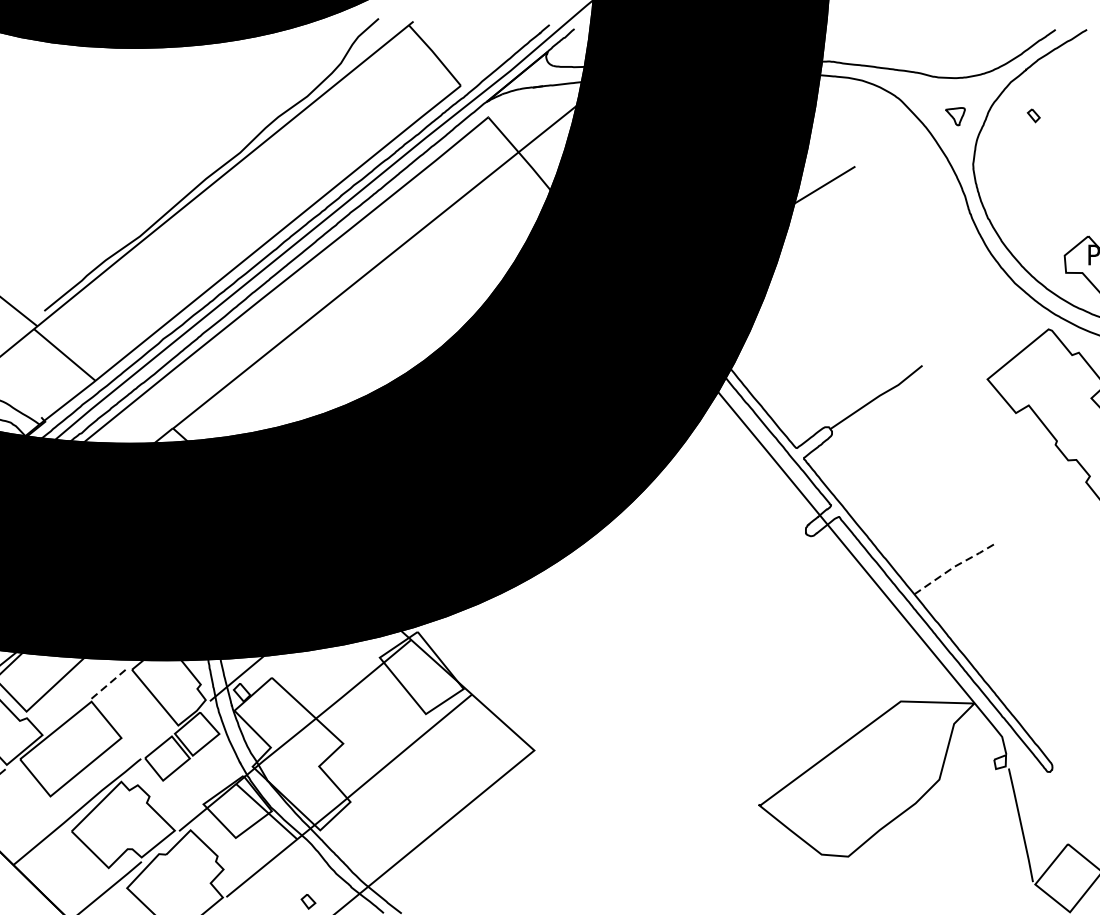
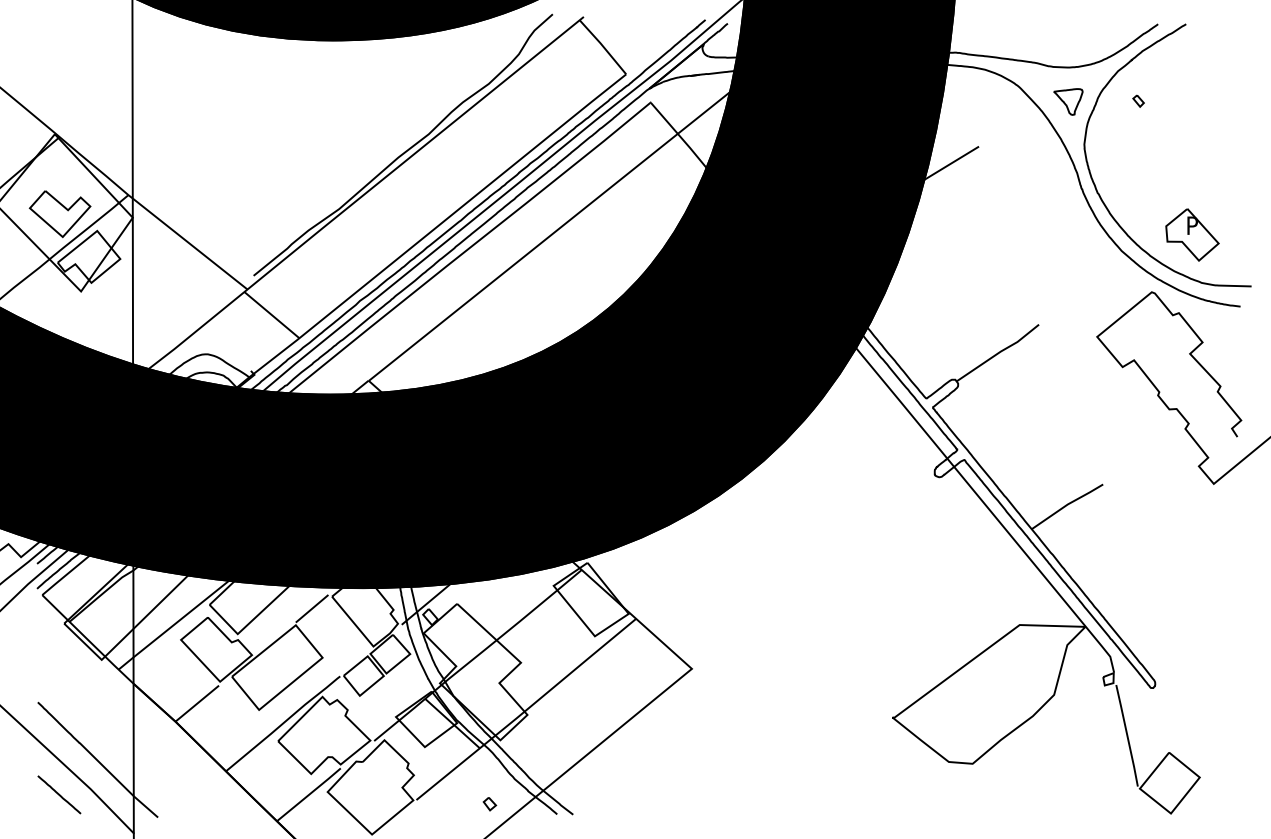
part: (955, 116) -> (1068, 101), size x1.67
line: (954, 566) -> (1067, 504), dashed -> solid
line: (110, 682) -> (312, 608), dashed -> solid

